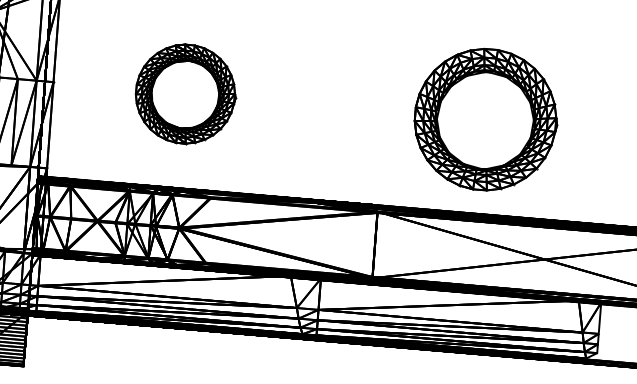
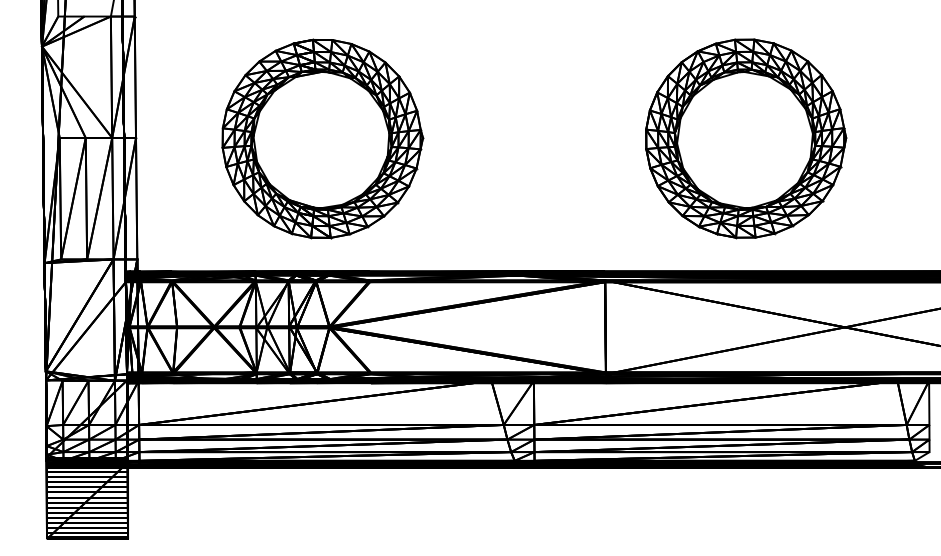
part: (185, 93) -> (322, 138), size x1.43

